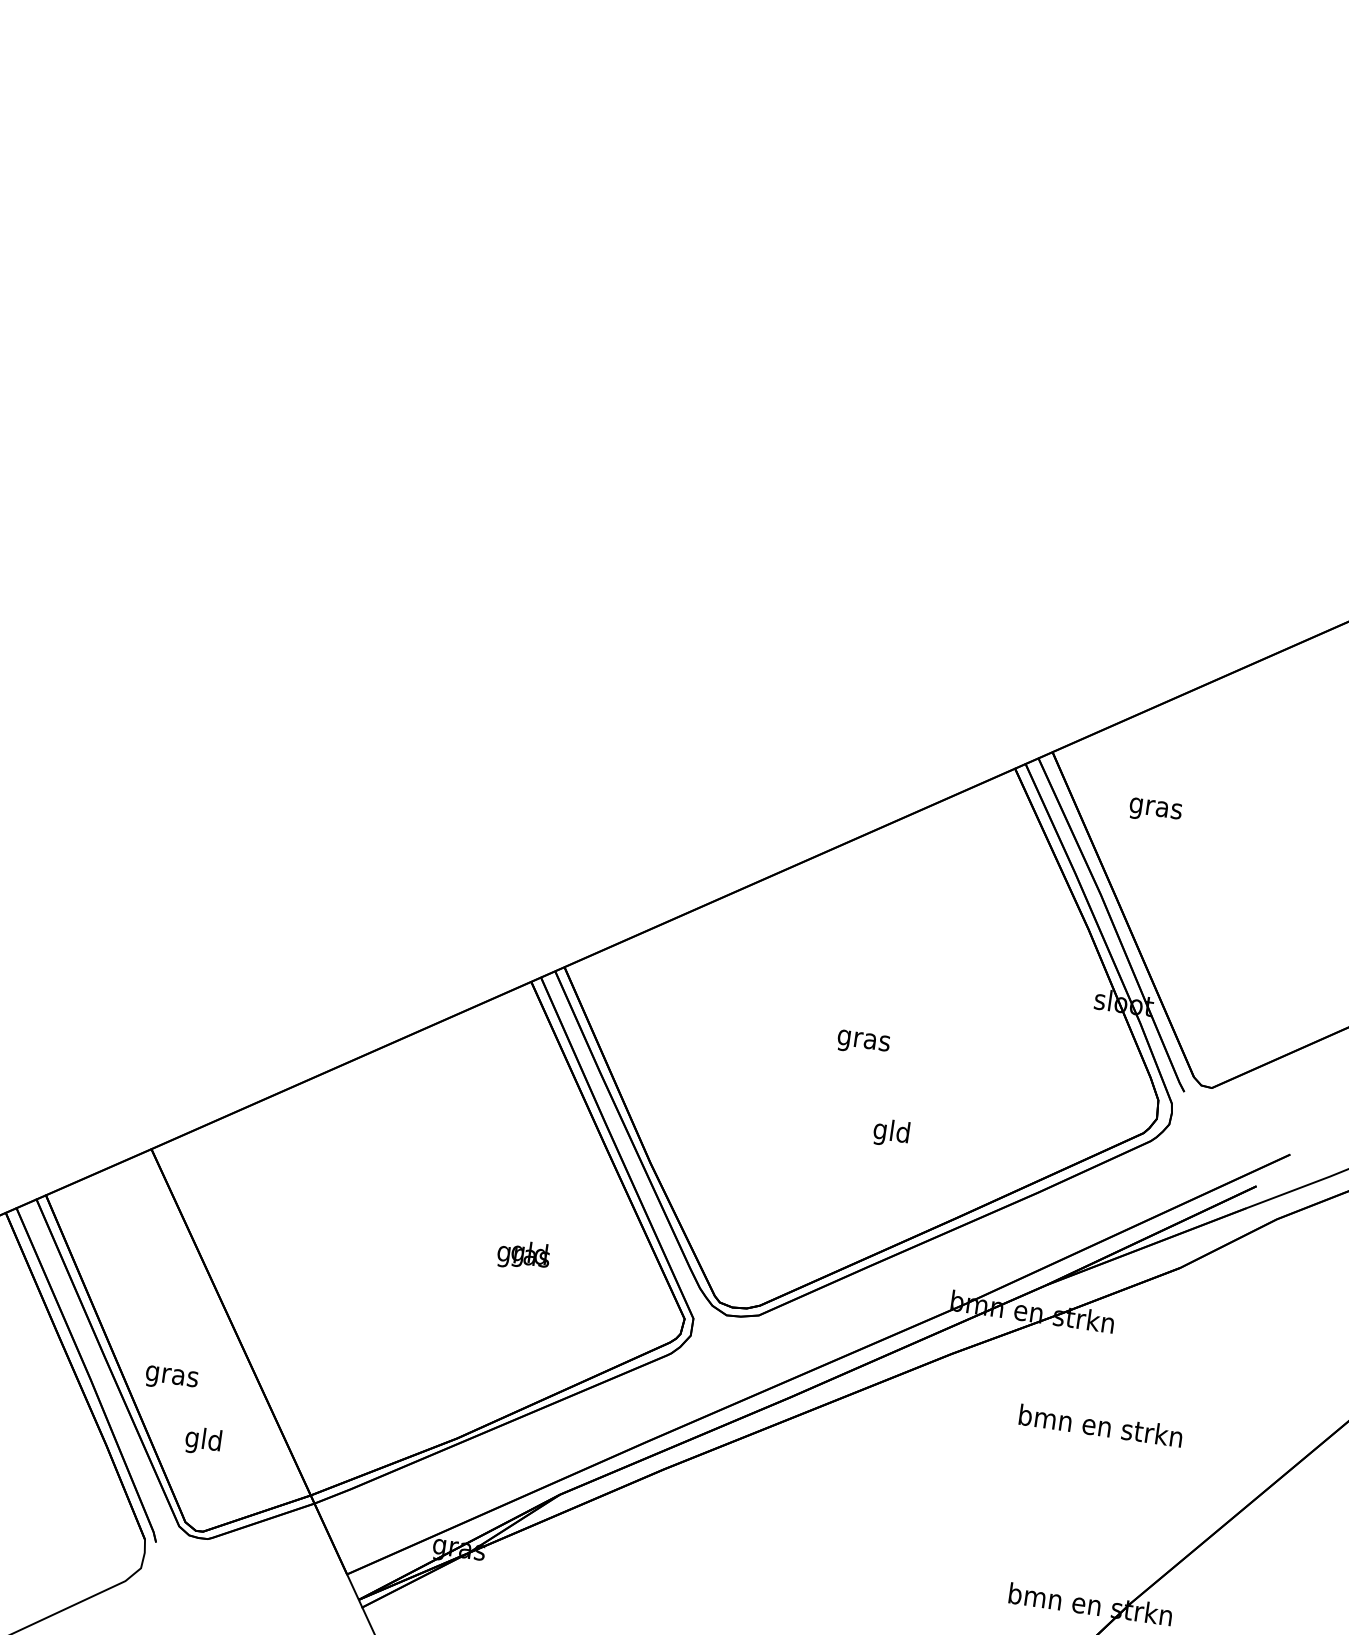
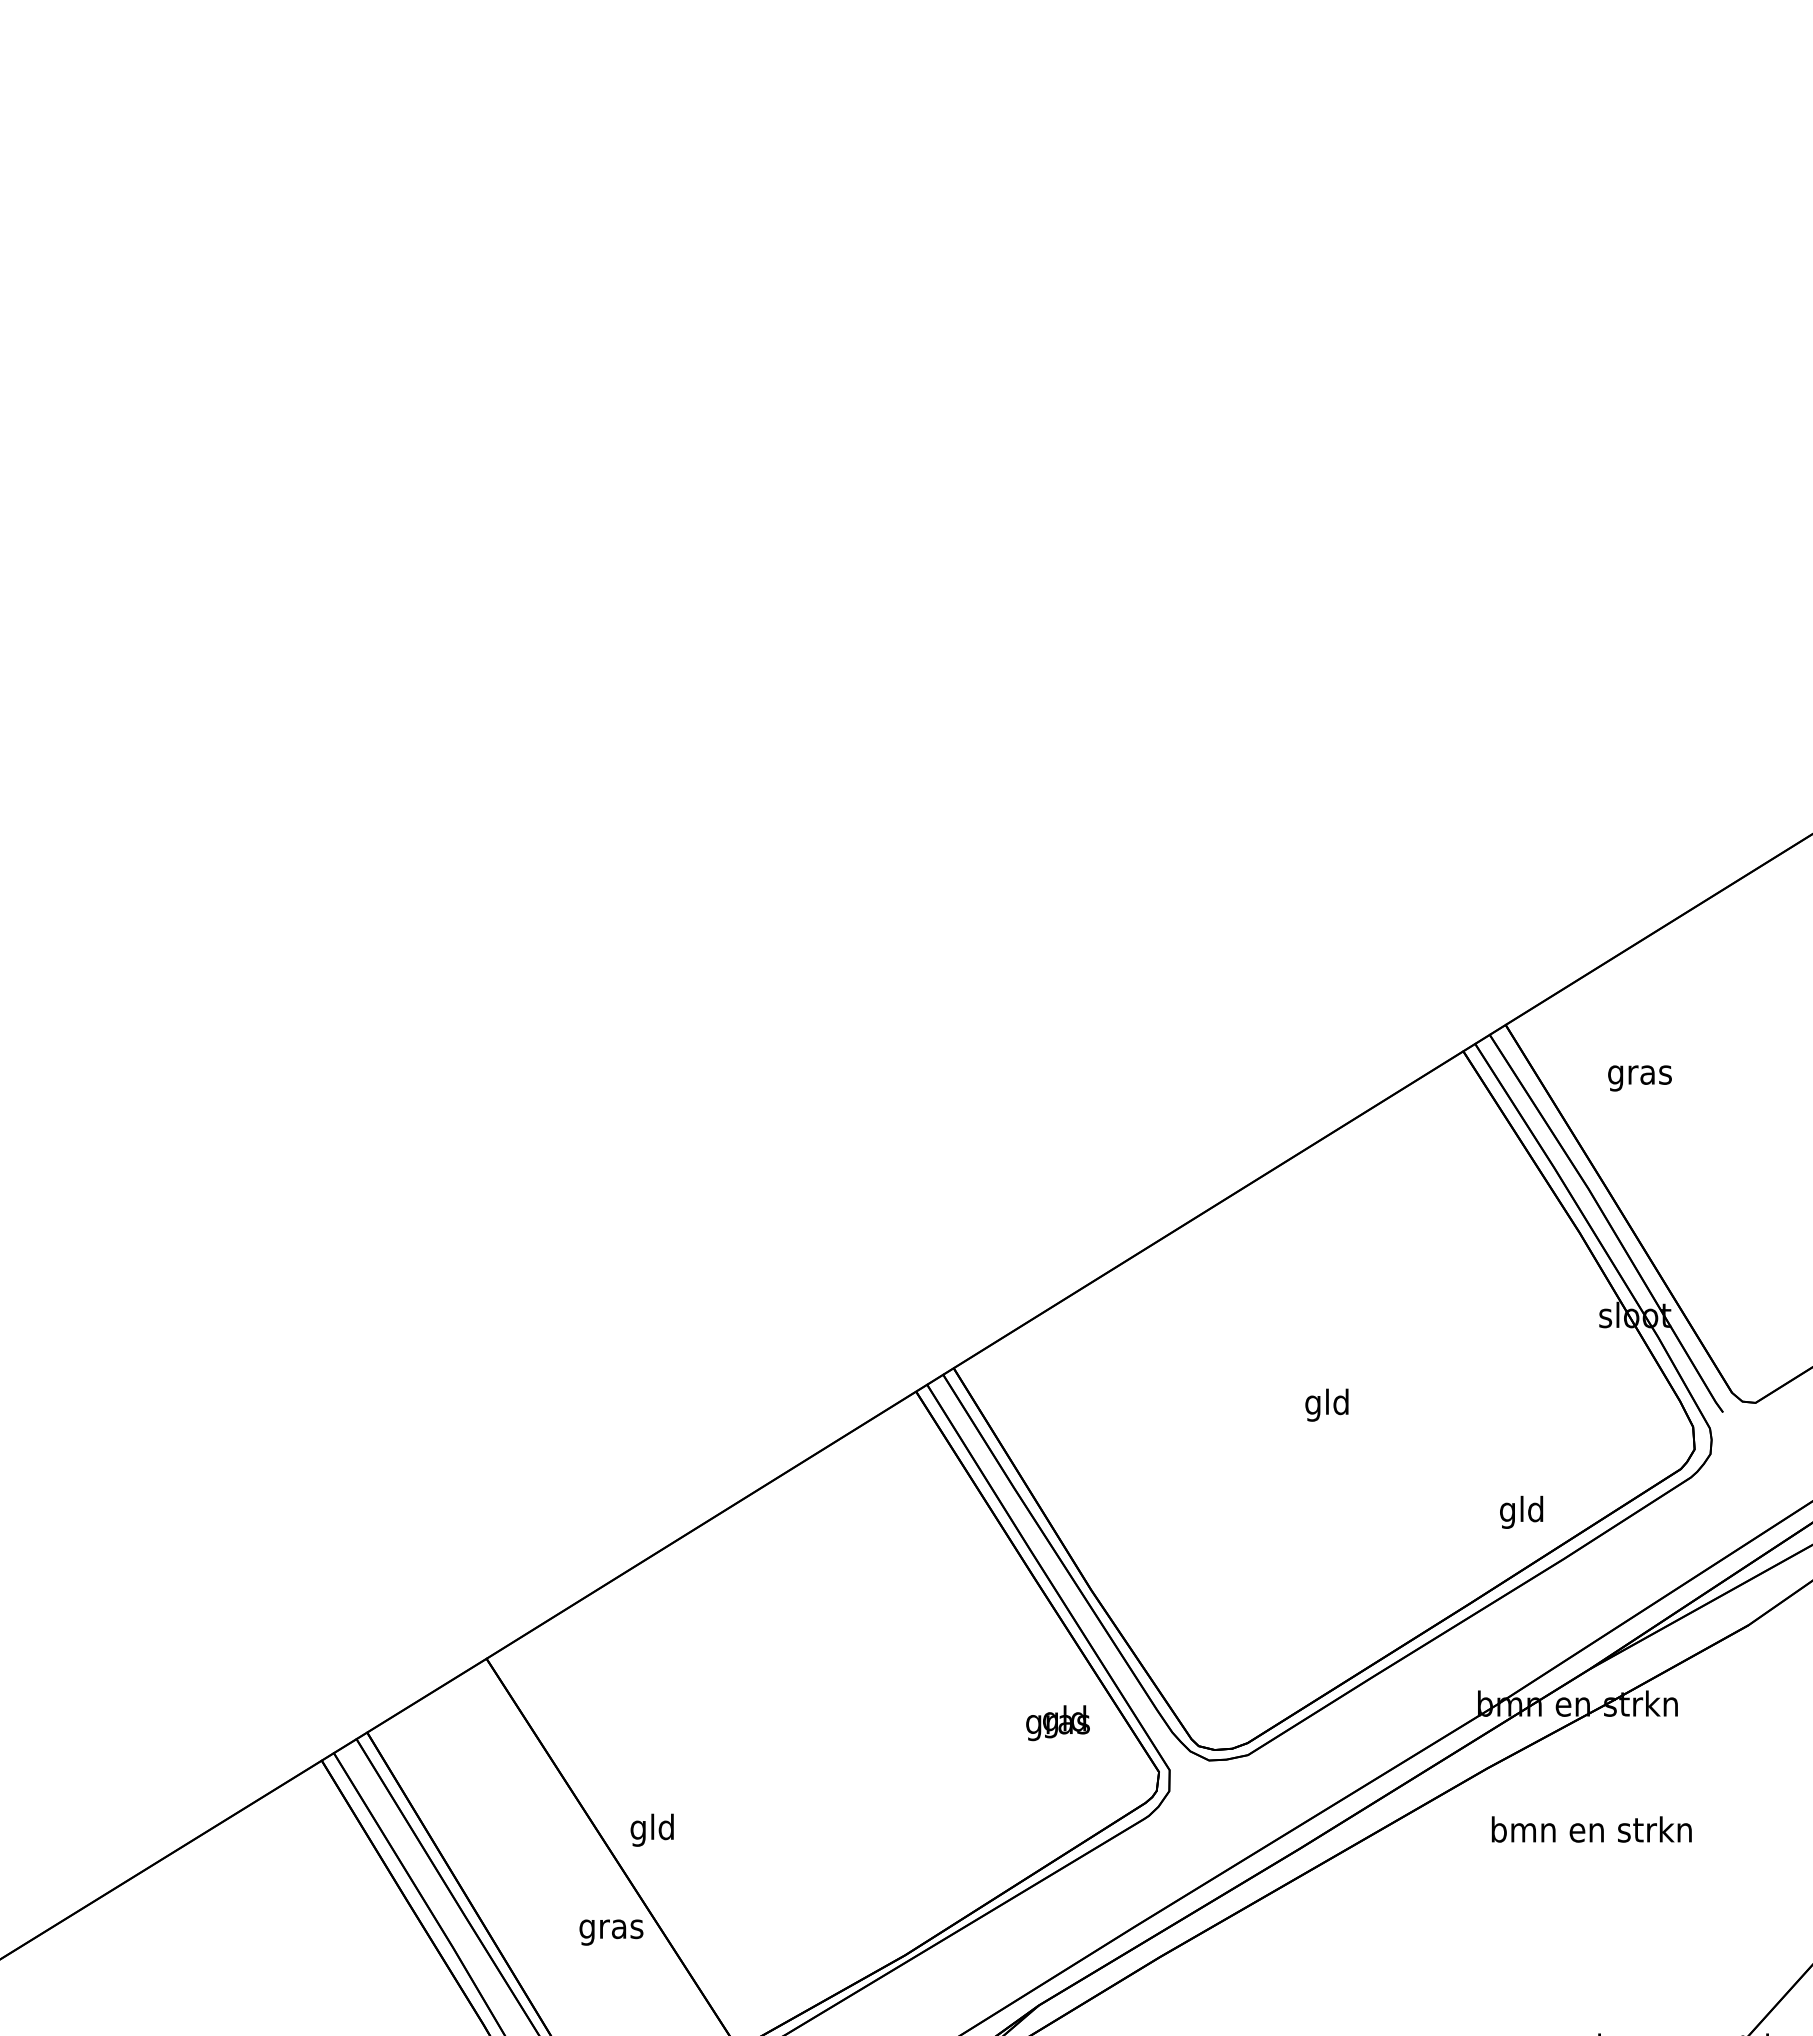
text: (863, 1039) -> (1327, 1404), gras -> gld
text: (891, 1132) -> (1521, 1511), moved
text: (523, 1255) -> (1057, 1723), moved
text: (171, 1378) -> (611, 1932), moved
text: (1100, 1425) -> (1591, 1829), moved
text: (202, 1440) -> (651, 1829), moved

